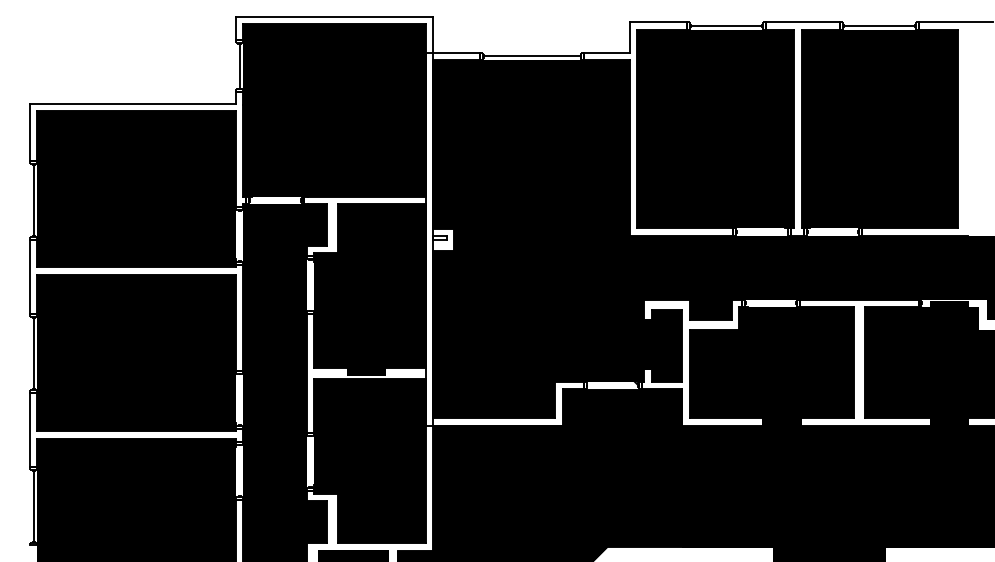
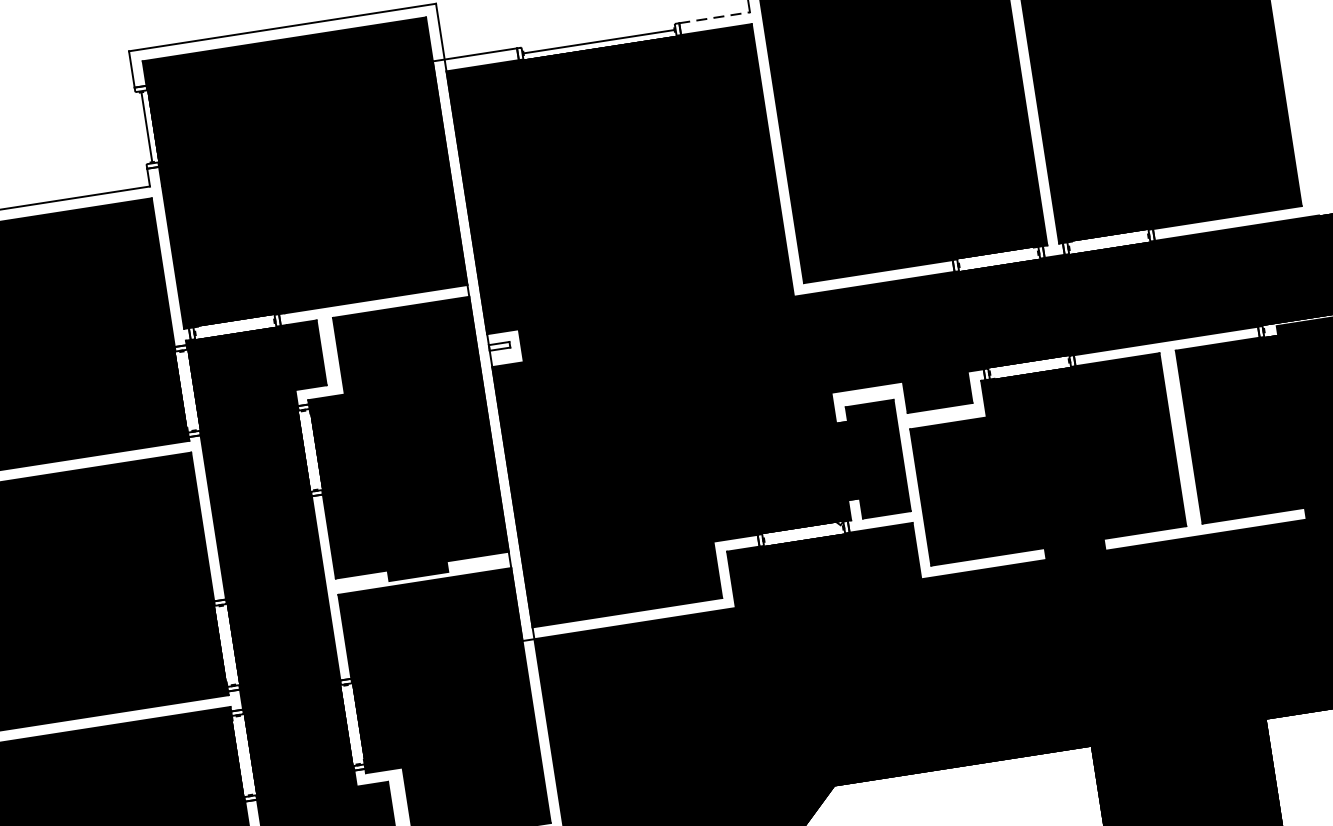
line: (607, 52) -> (715, 17), solid -> dashed

